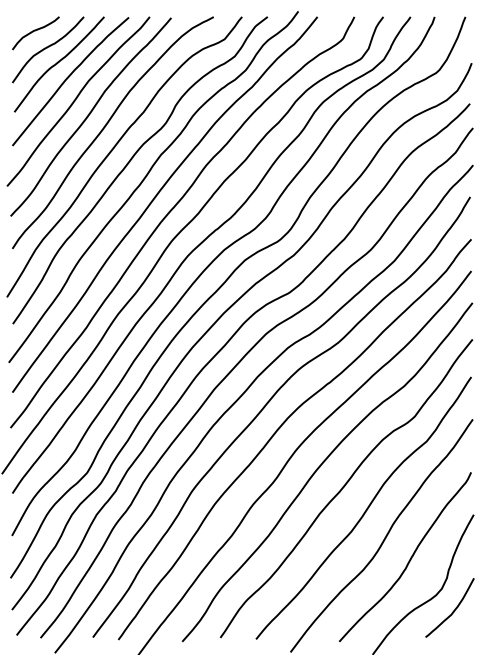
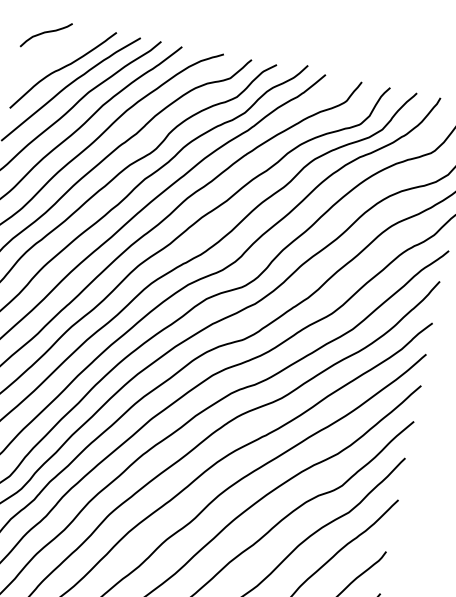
curve: (47, 48) -> (54, 52), removed

